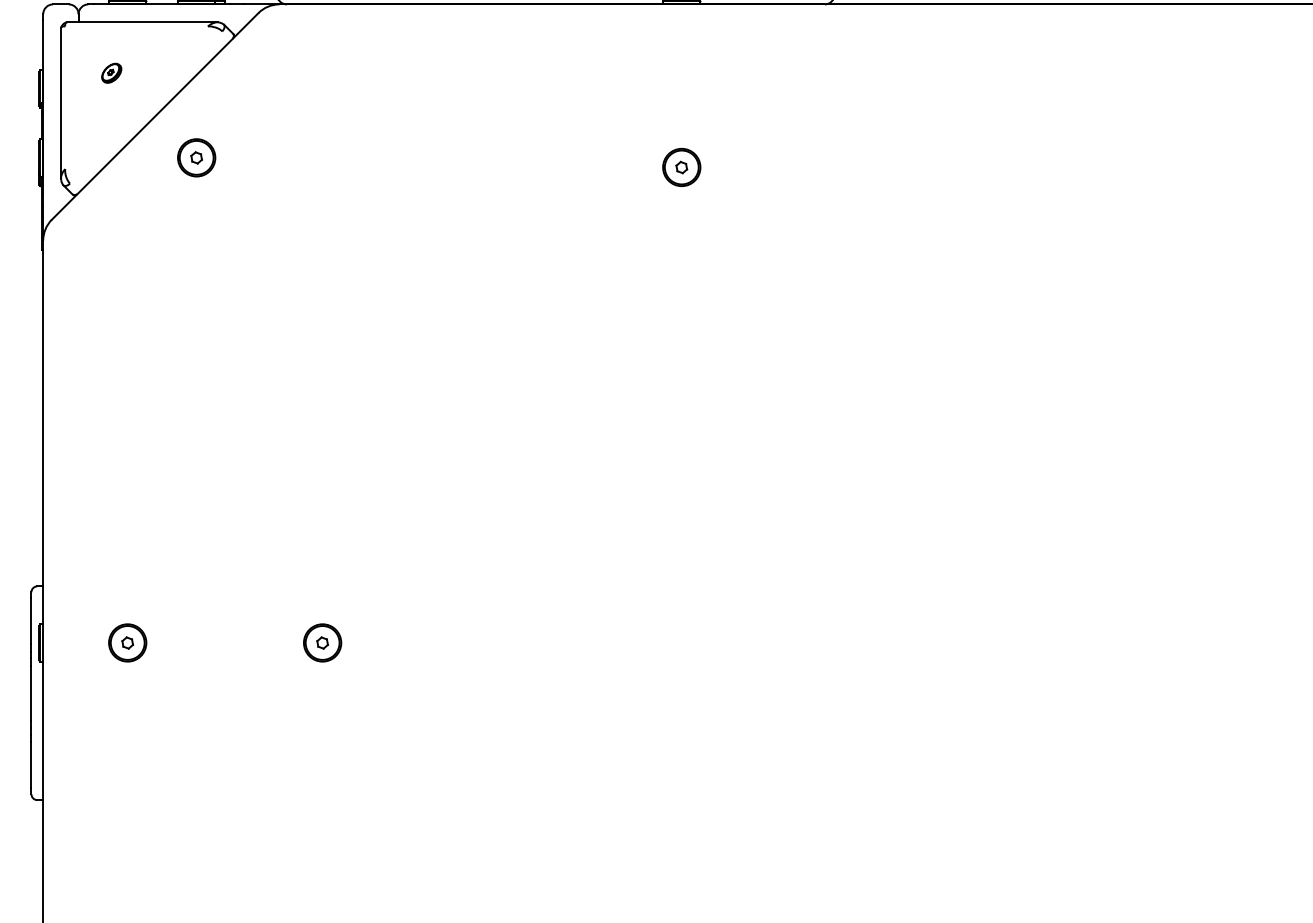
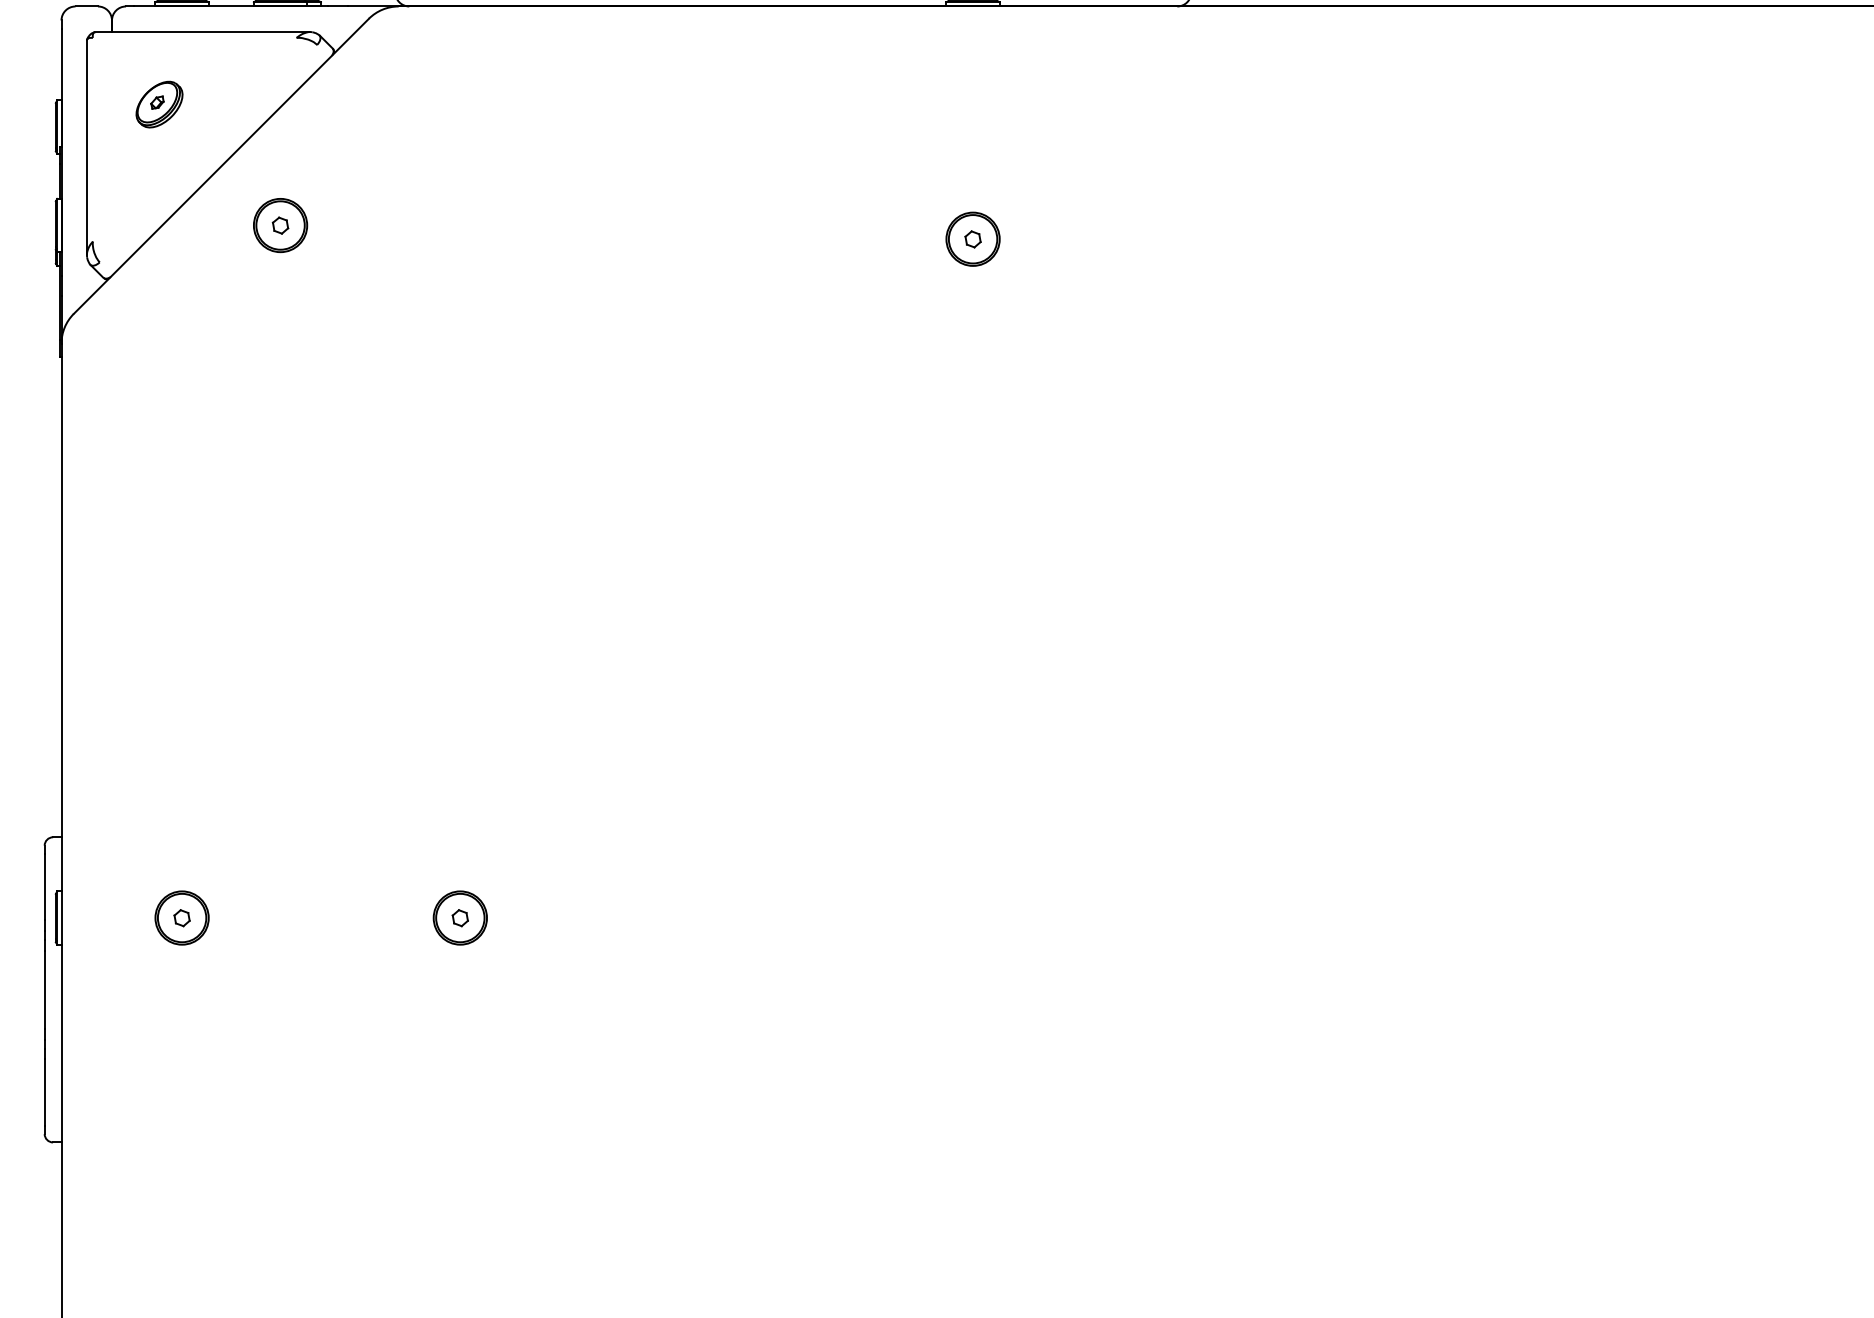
part: (111, 73) -> (158, 105), size x1.67

